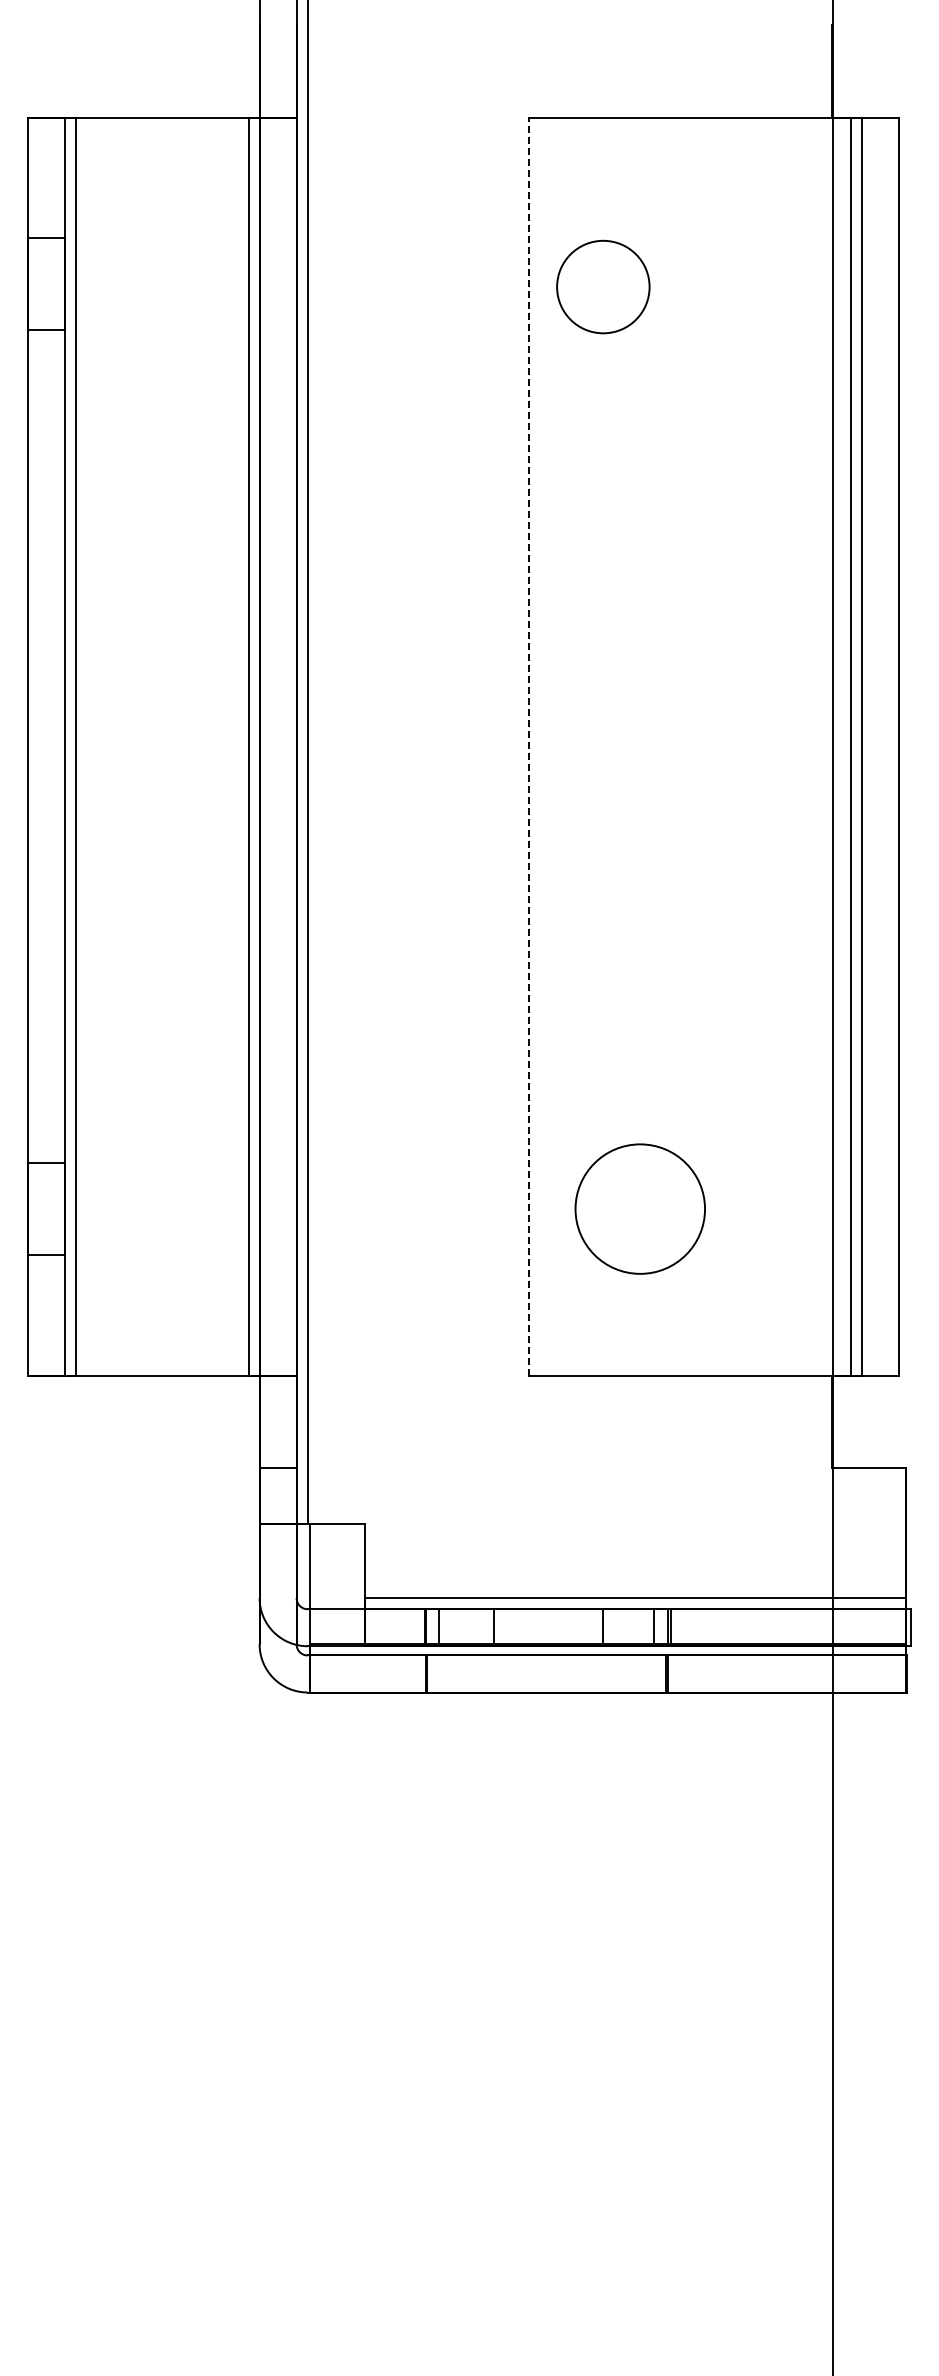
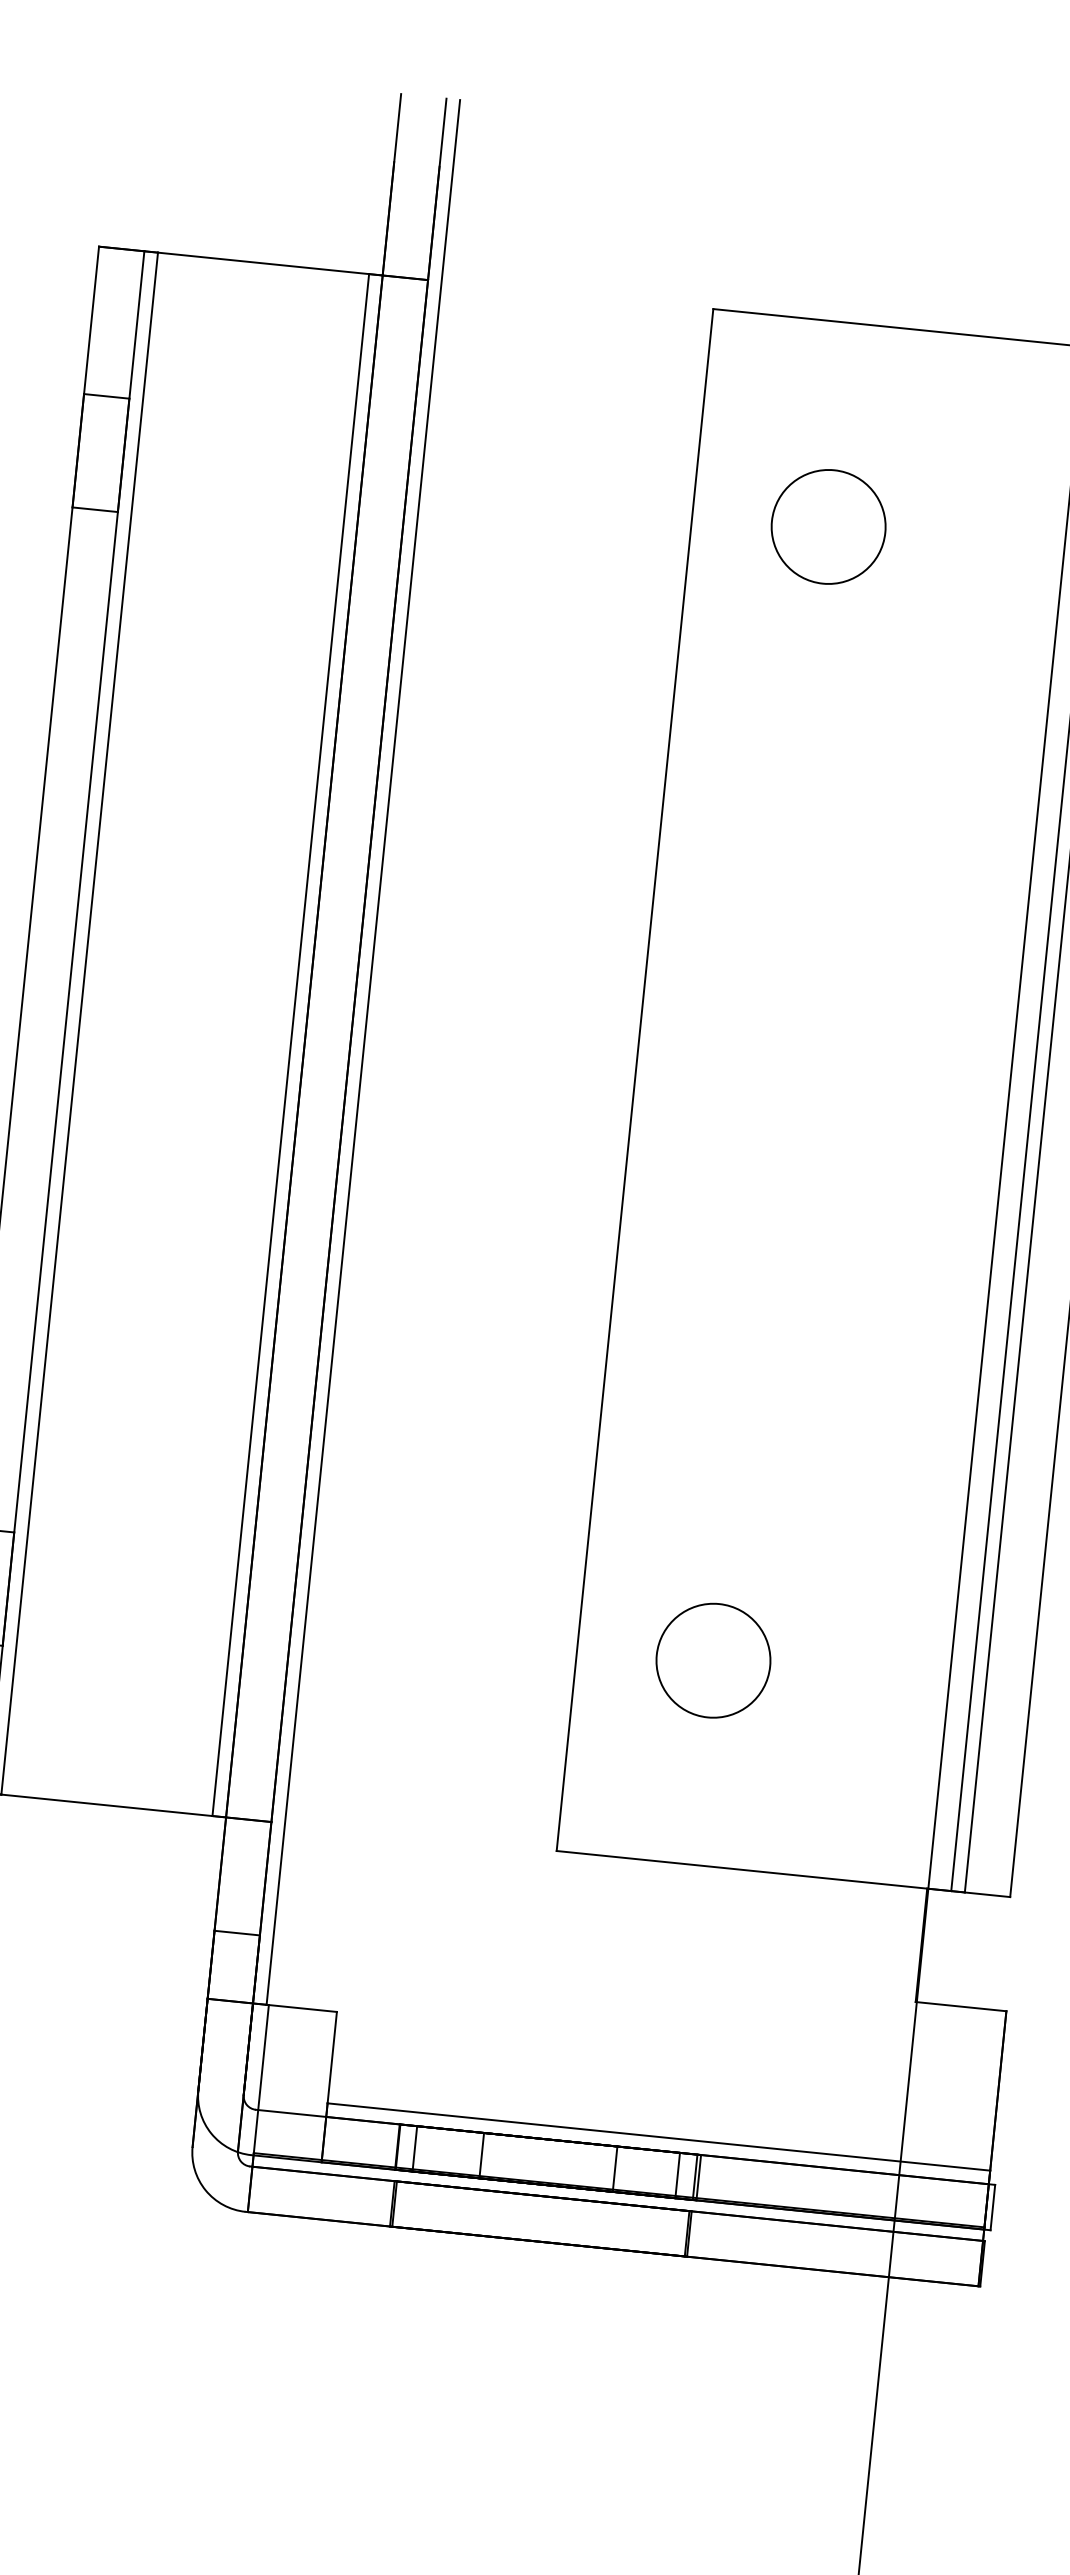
circle: (603, 286) -> (828, 526), moved
line: (529, 746) -> (635, 1079), dashed -> solid
circle: (640, 1208) -> (713, 1660), size x0.71

